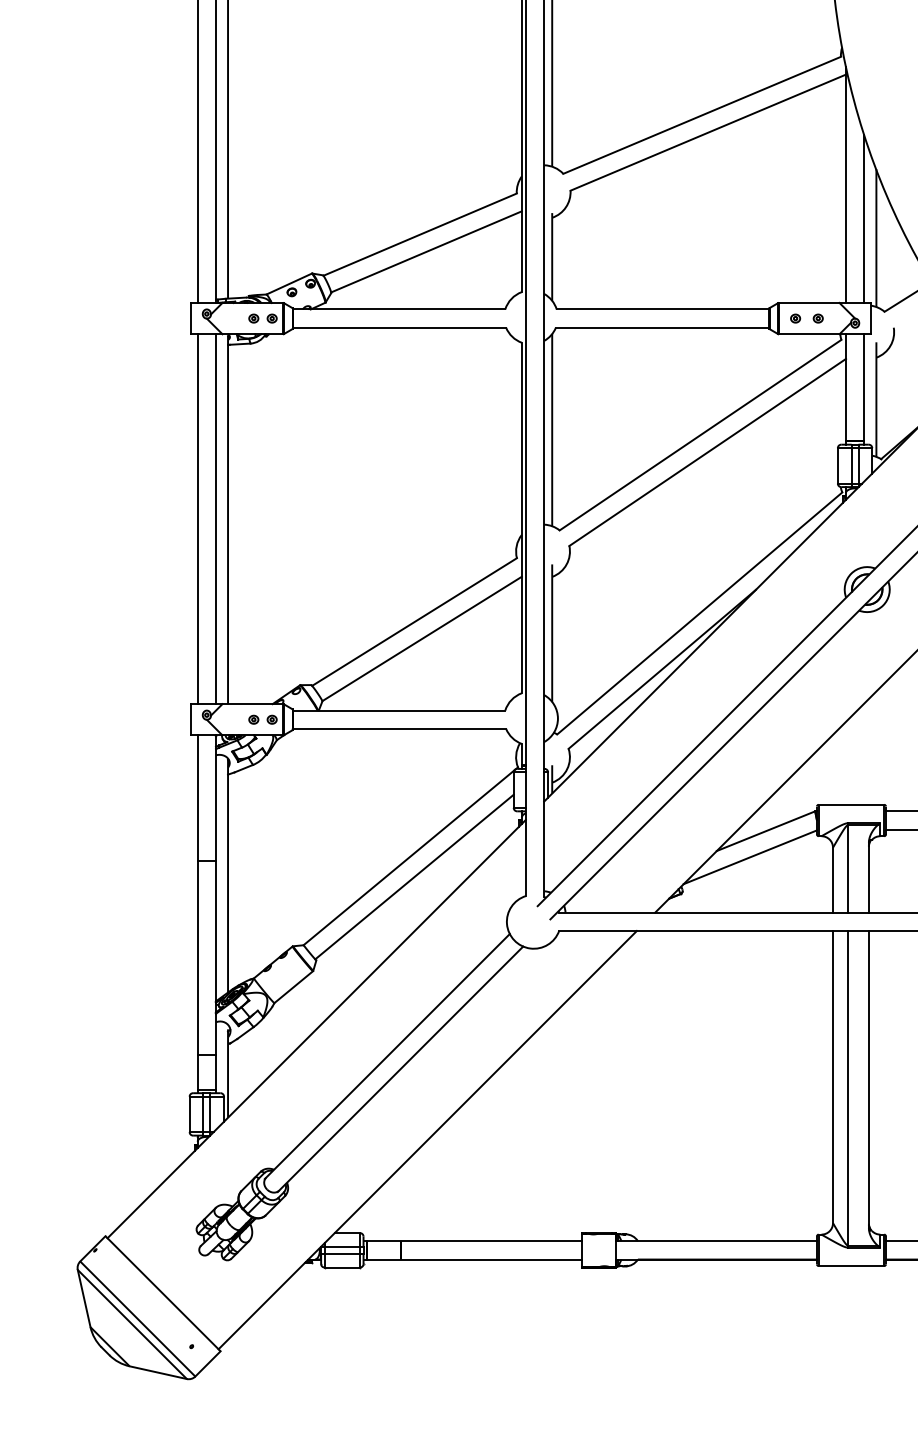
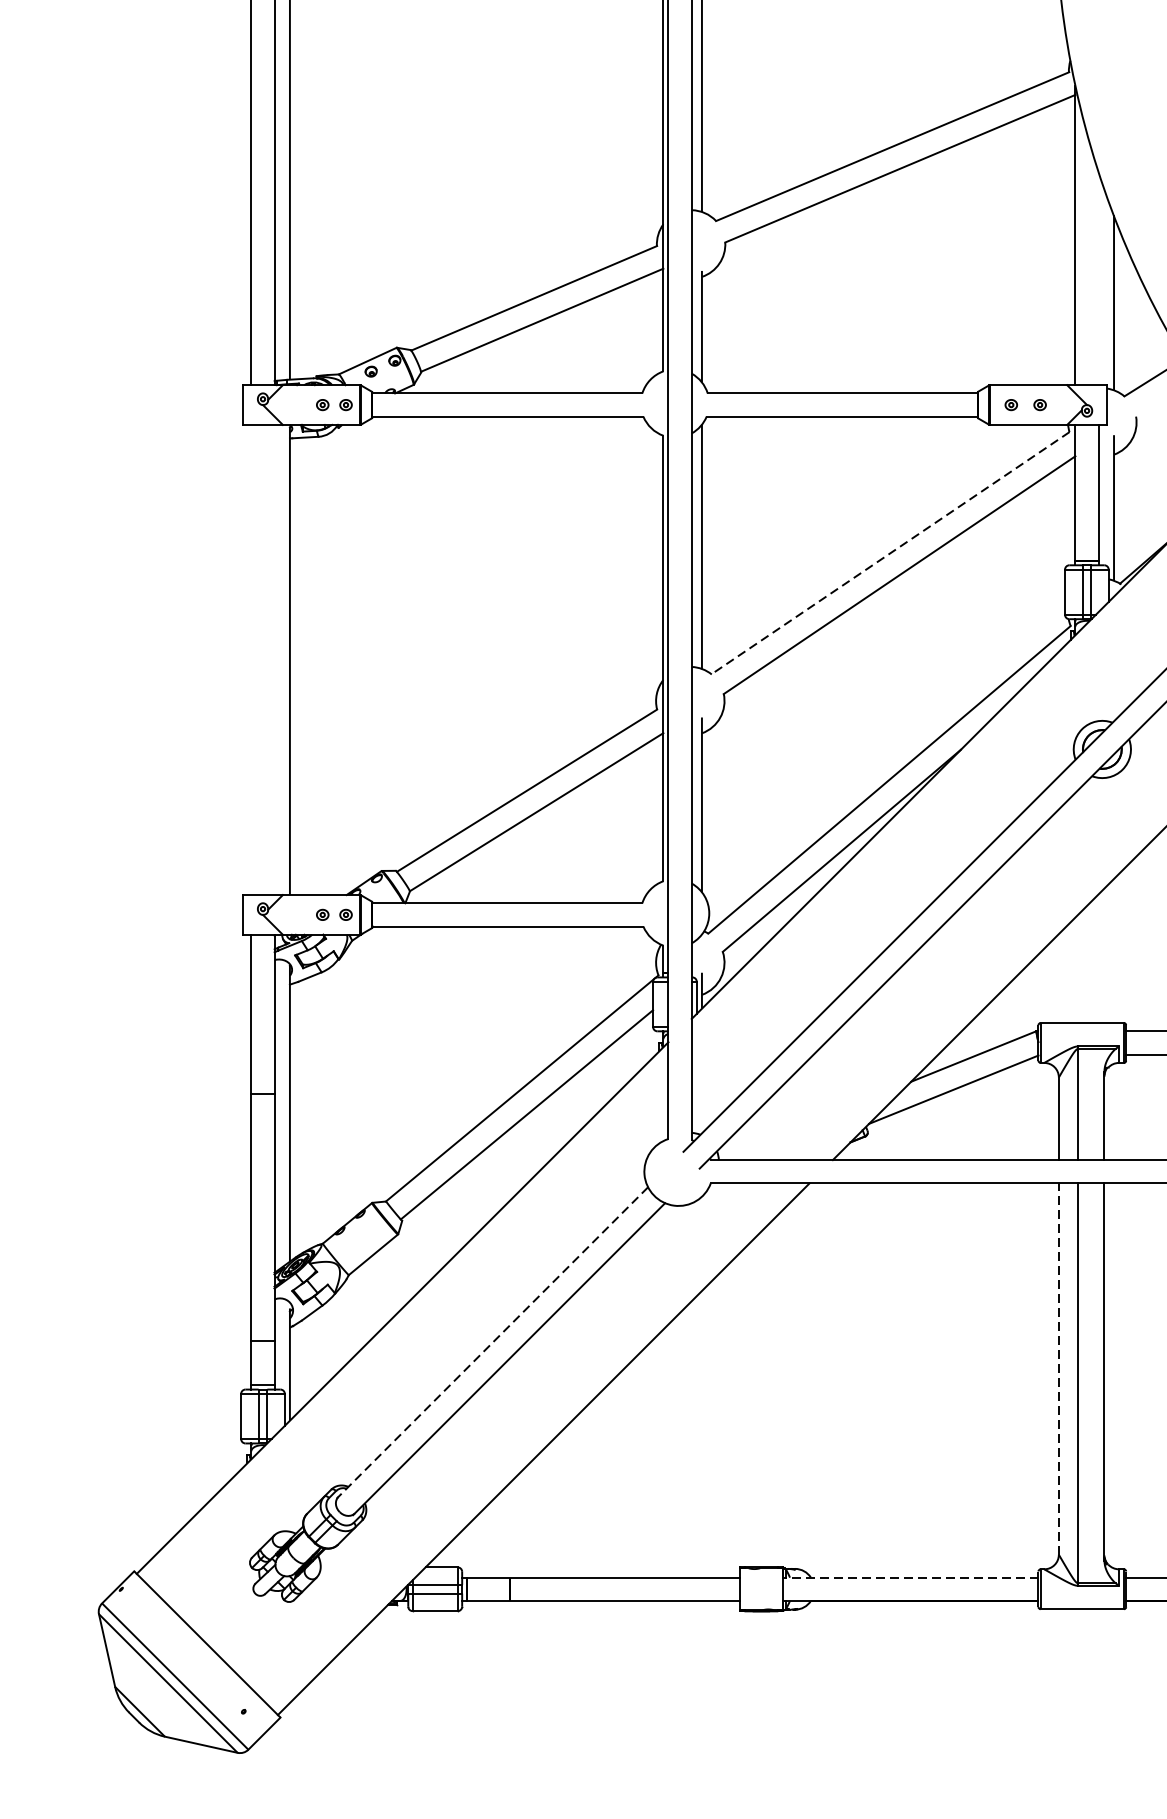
line: (864, 218) -> (1098, 277), removed
line: (700, 435) -> (890, 553), solid -> dashed
line: (197, 519) -> (251, 660), removed
line: (216, 519) -> (275, 660), removed
line: (386, 1056) -> (491, 1342), solid -> dashed
line: (833, 1076) -> (1059, 1368), solid -> dashed
line: (716, 1241) -> (910, 1578), solid -> dashed

